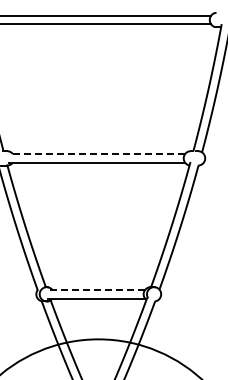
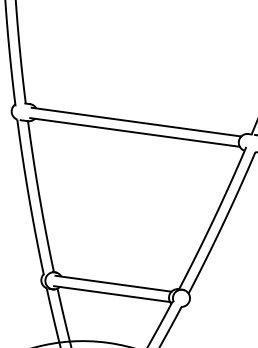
line: (96, 154) -> (135, 122), dashed -> solid
line: (96, 289) -> (113, 283), dashed -> solid

